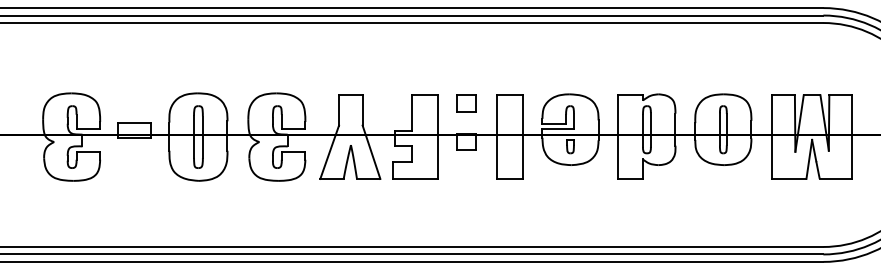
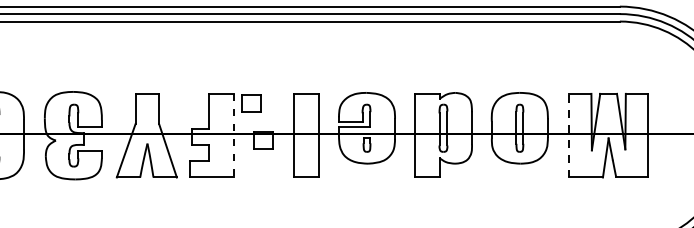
part: (466, 103) -> (251, 103), moved
line: (437, 137) -> (234, 136), solid -> dashed
line: (772, 137) -> (569, 136), solid -> dashed

